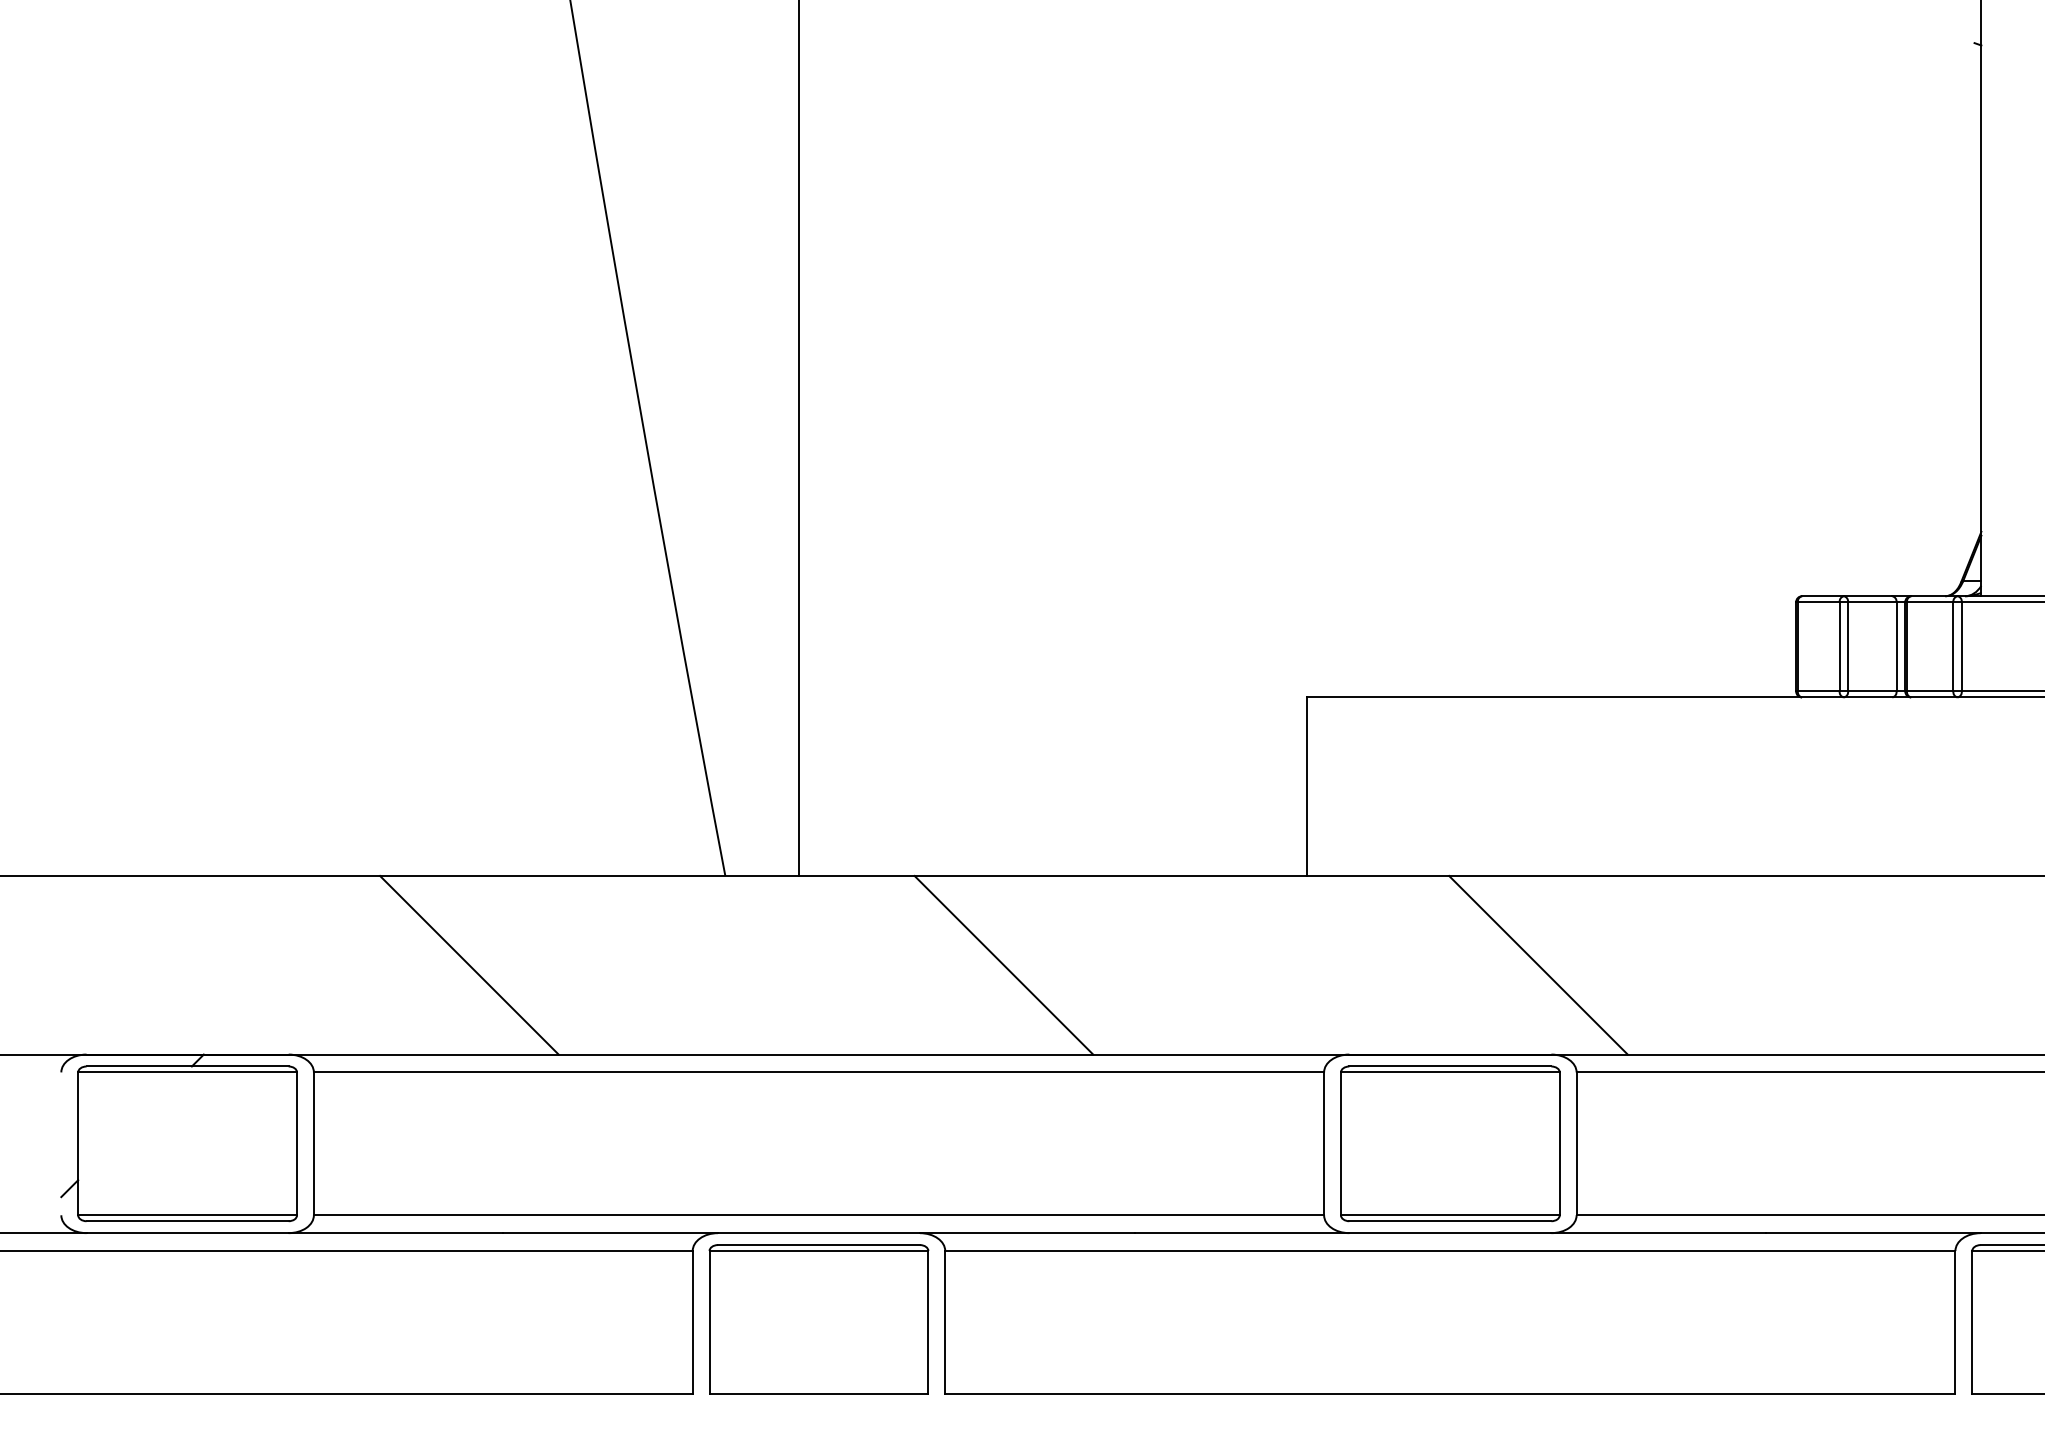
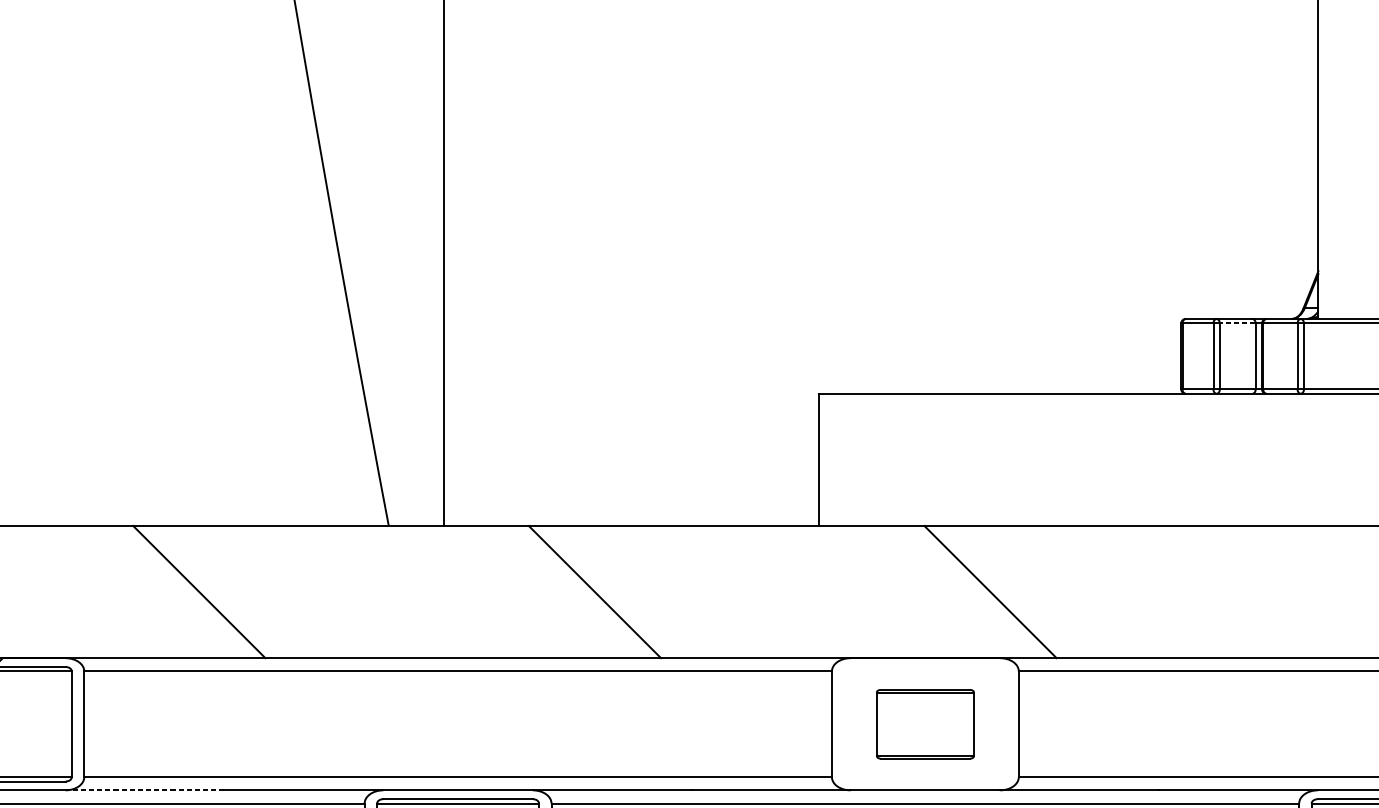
line: (1871, 602) -> (1237, 323), solid -> dashed
part: (1450, 1143) -> (925, 723), size x0.6
line: (395, 1233) -> (144, 790), solid -> dashed

